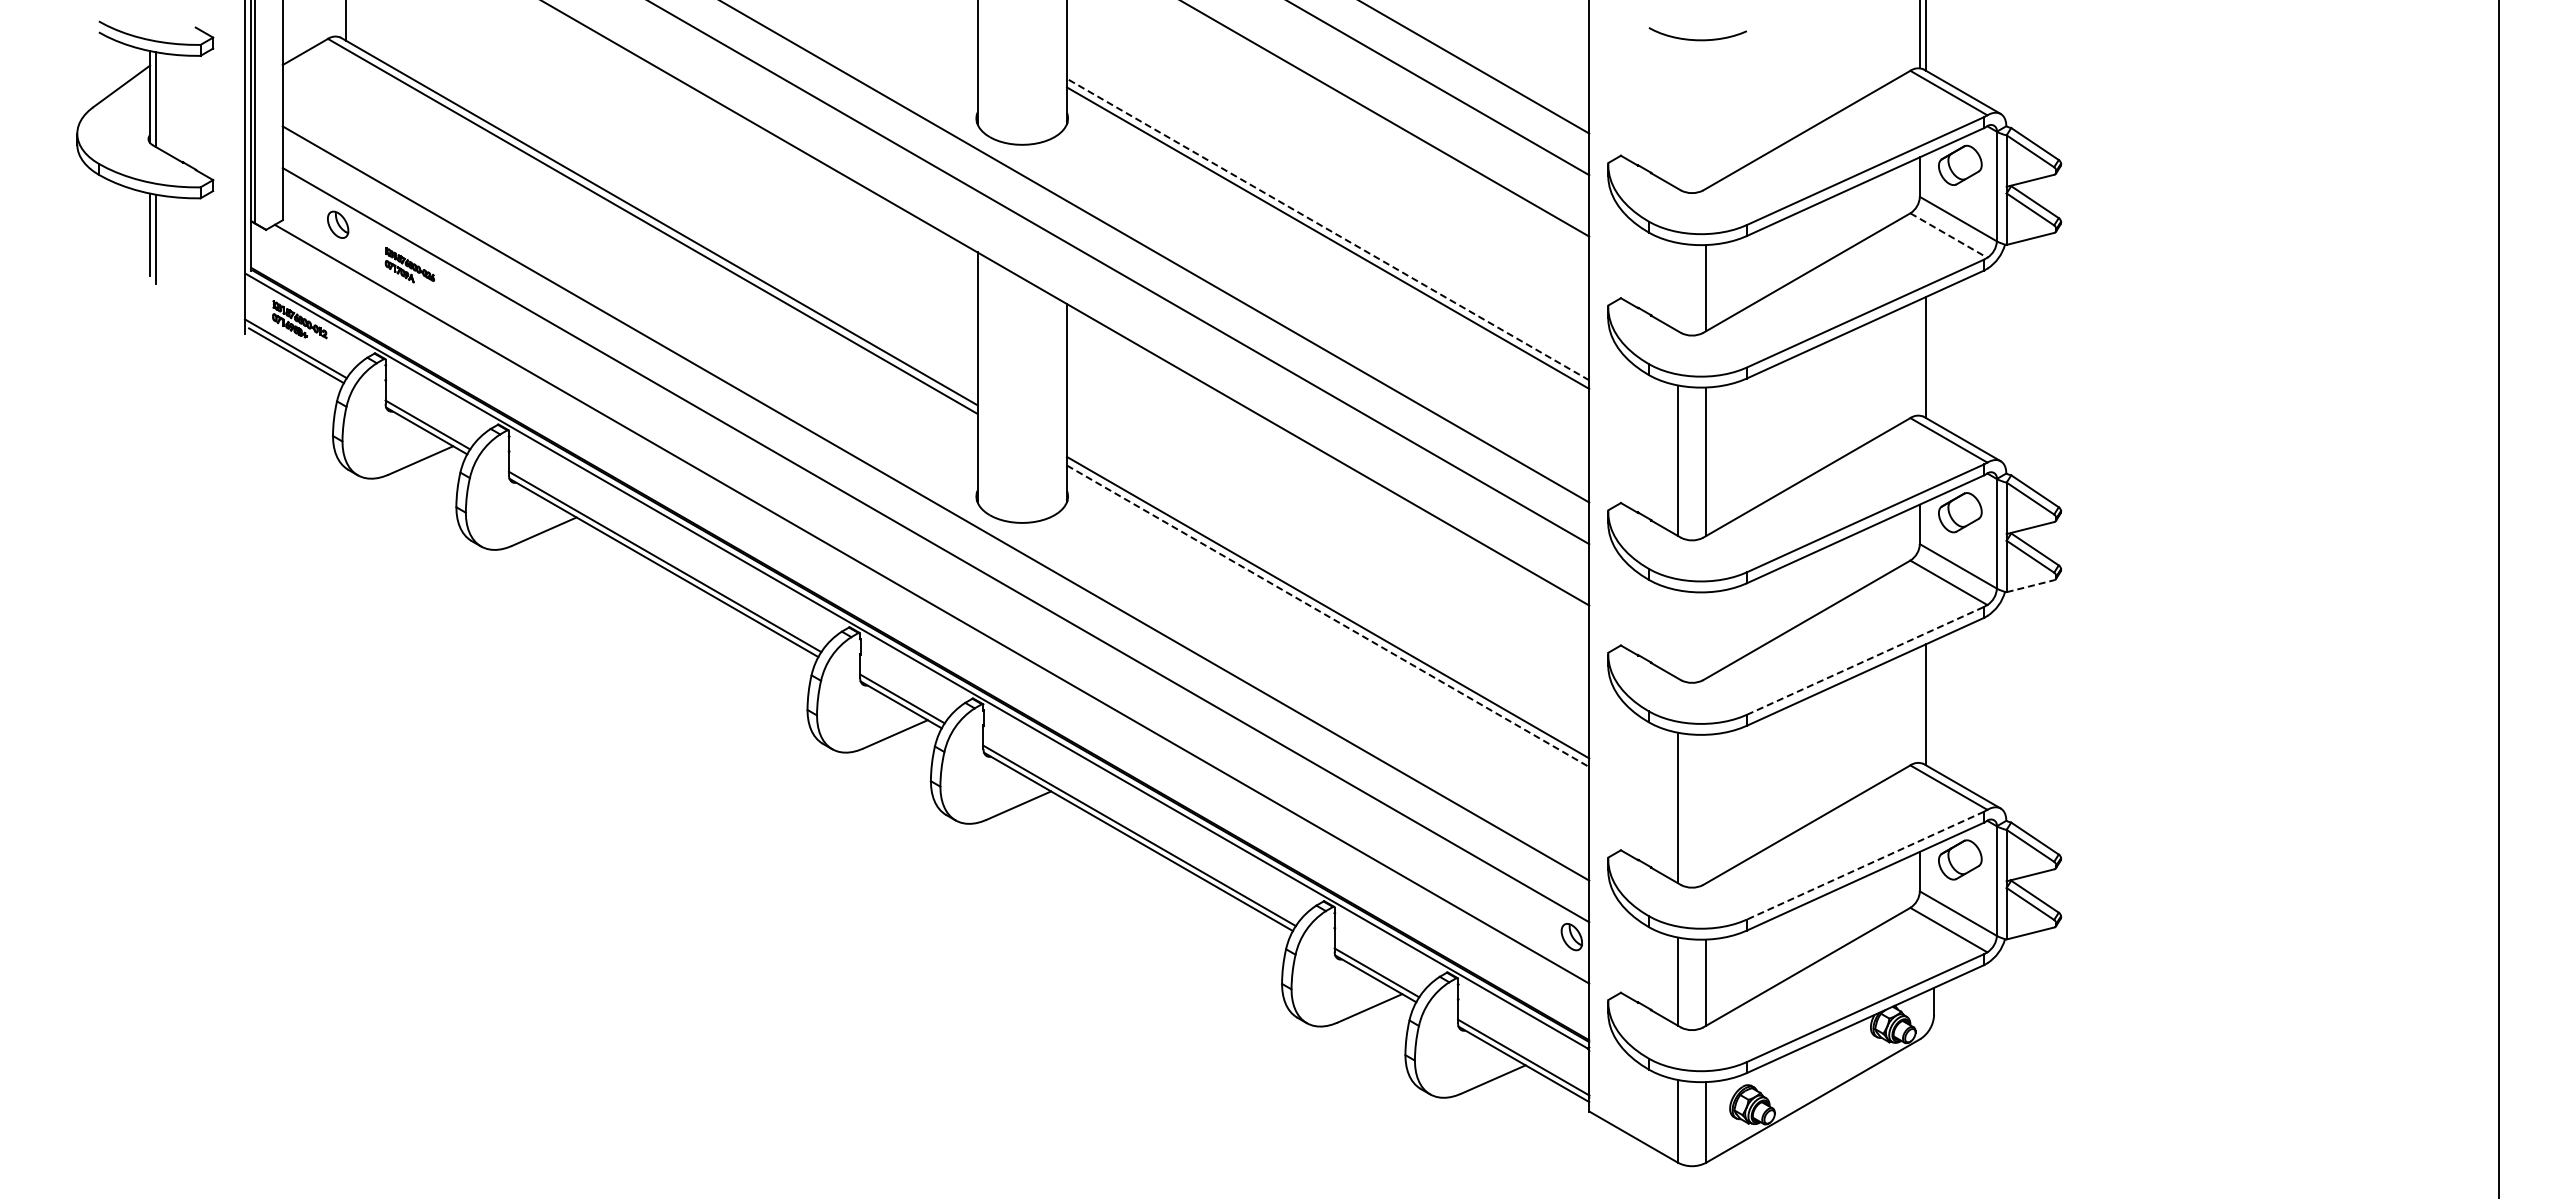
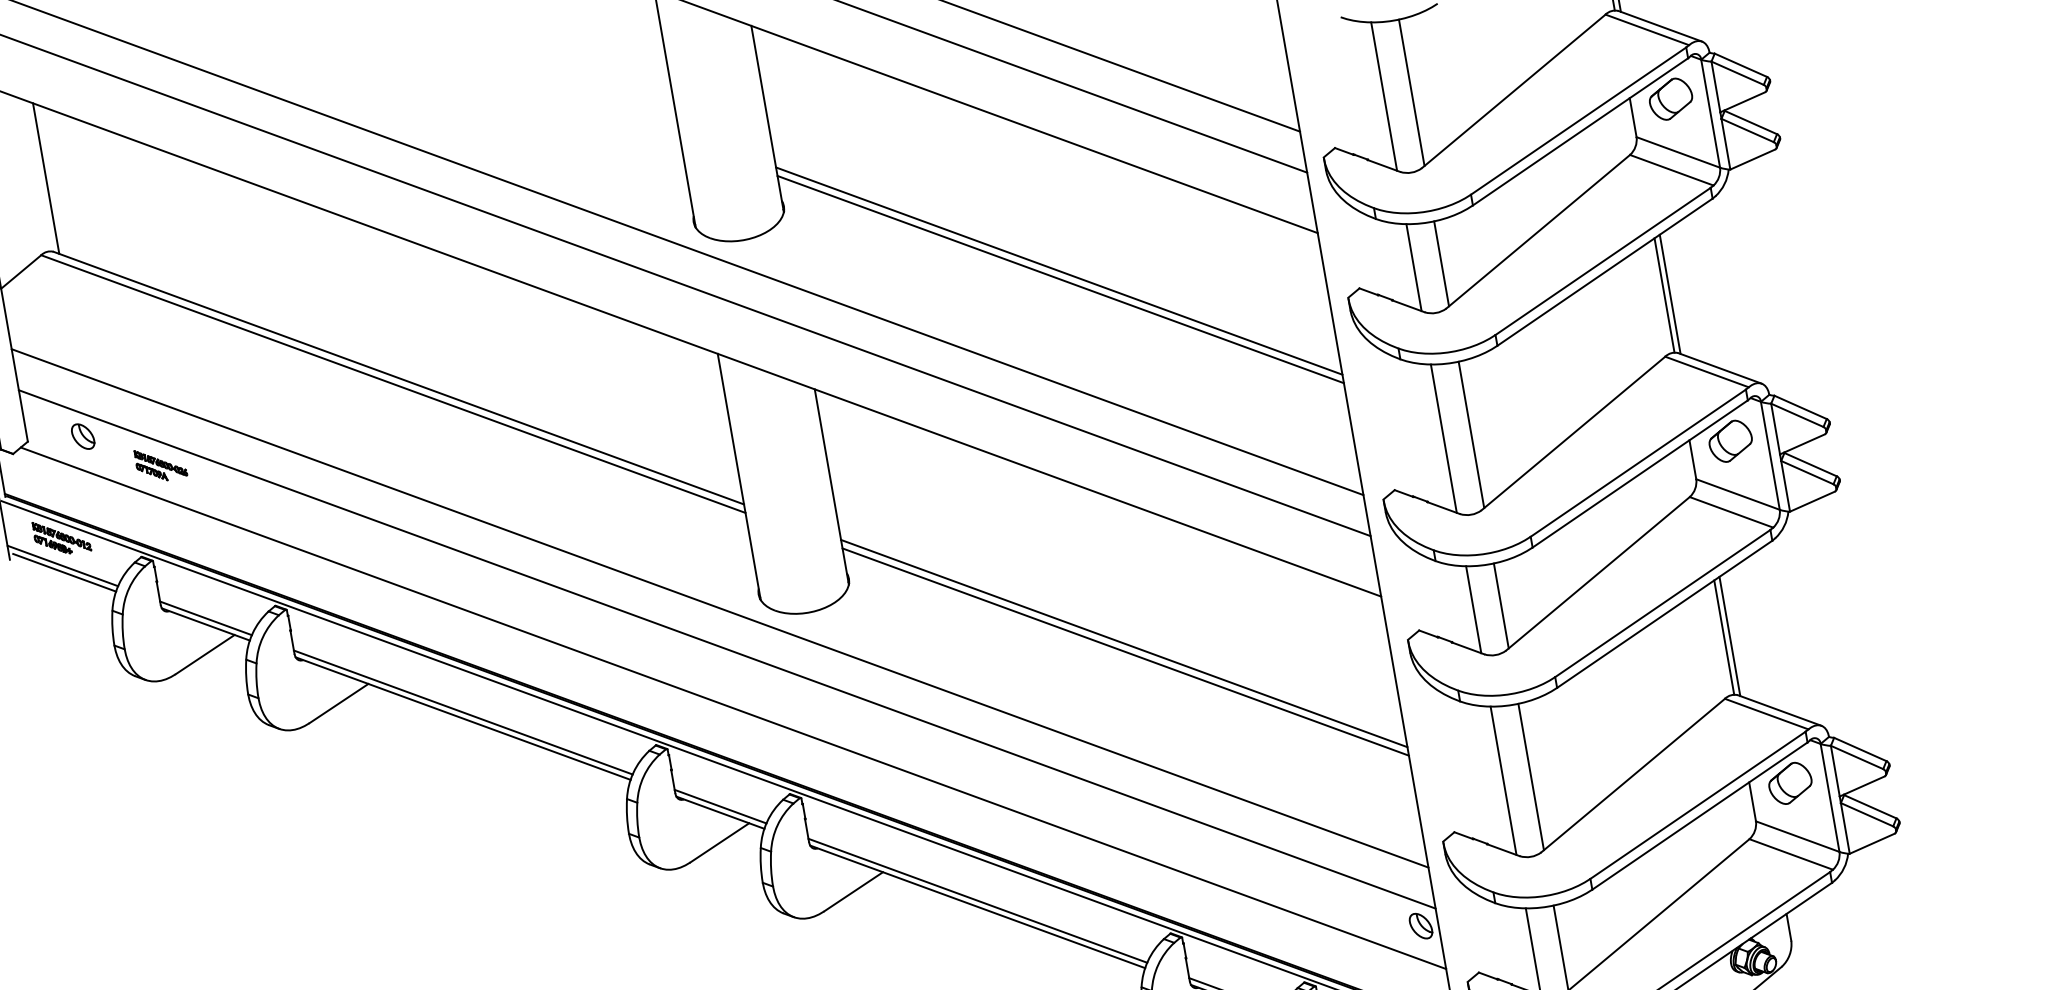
line: (1678, 113) -> (1384, 96), added
line: (1706, 114) -> (1412, 92), added
line: (1328, 229) -> (1059, 270), dashed -> solid
line: (1949, 235) -> (1672, 170), dashed -> solid
line: (1678, 287) -> (1414, 267), added
line: (1920, 357) -> (1664, 295), added
line: (2030, 586) -> (1812, 501), dashed -> solid
line: (1328, 616) -> (1126, 652), dashed -> solid
line: (1678, 634) -> (1474, 609), added
line: (1706, 635) -> (1501, 605), added
line: (1866, 660) -> (1663, 603), dashed -> solid
line: (1920, 704) -> (1724, 637), added
line: (1706, 808) -> (1531, 776), added
line: (1865, 865) -> (1697, 805), dashed -> solid

